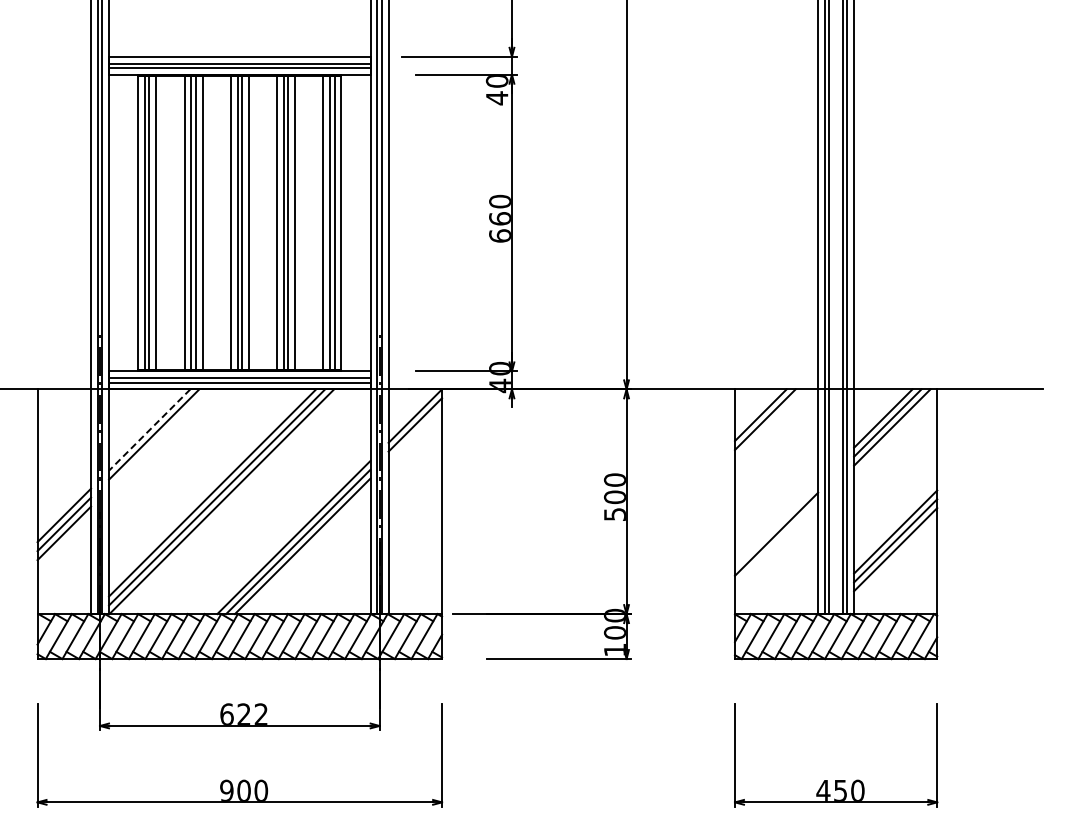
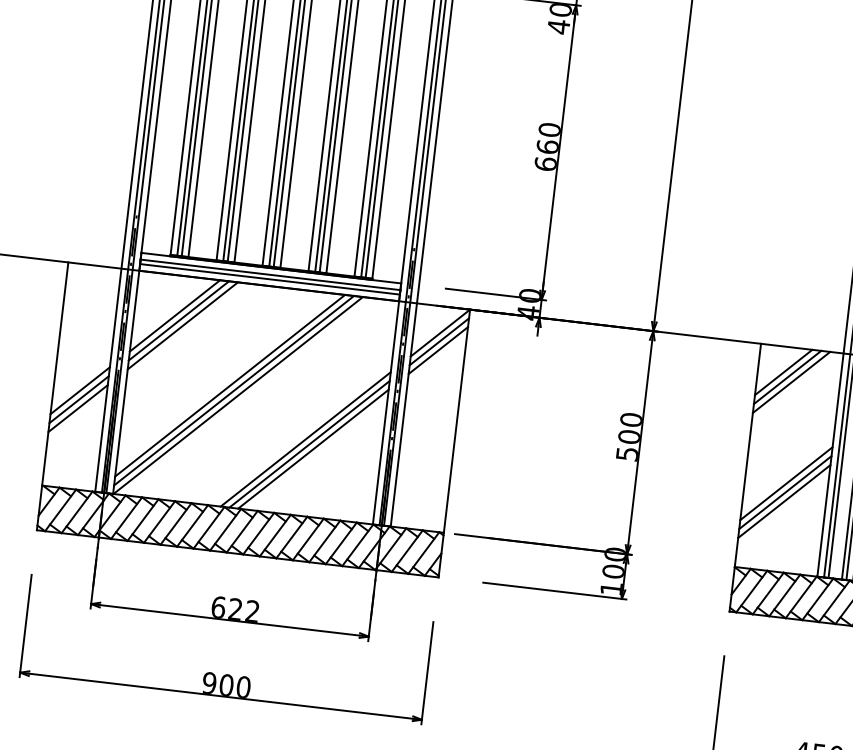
line: (769, 424) -> (791, 382), added
line: (149, 430) -> (174, 316), dashed -> solid
line: (415, 433) -> (438, 350), added
line: (158, 438) -> (182, 325), added
line: (776, 524) -> (786, 482), added
line: (776, 542) -> (784, 500), added

